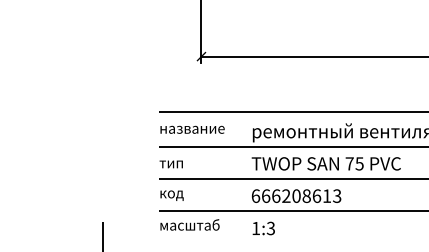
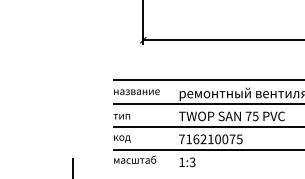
text: (296, 196) -> (210, 139), 666208613 -> 716210075

